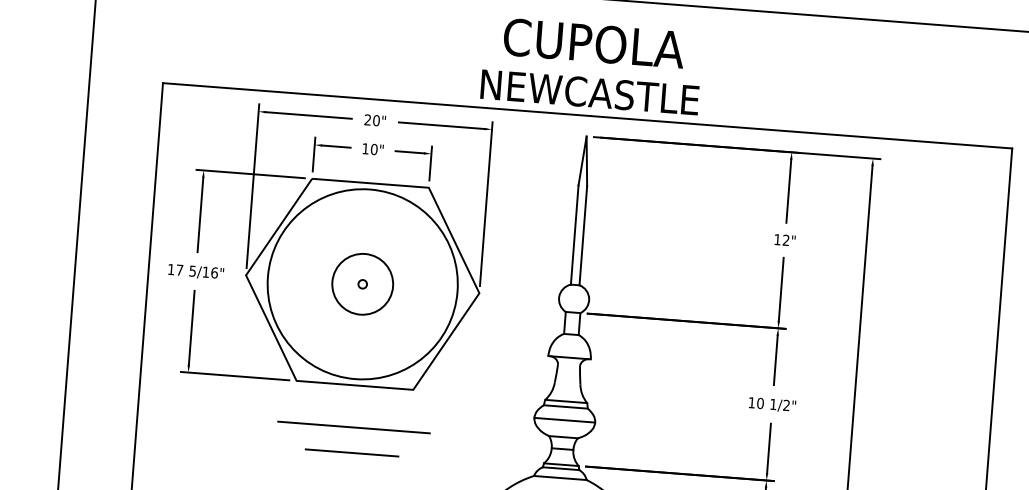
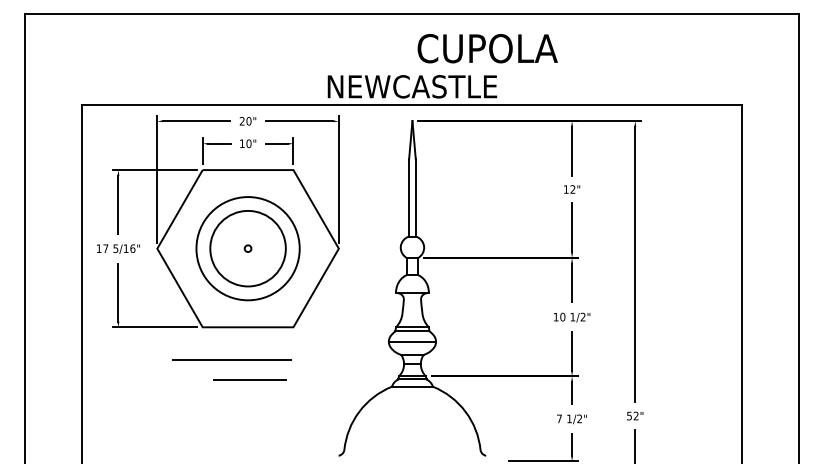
text: (593, 43) -> (487, 48), moved
circle: (361, 284) -> (247, 248), size x0.7
circle: (361, 284) -> (247, 248), size x1.6
line: (353, 426) -> (231, 359), moved

